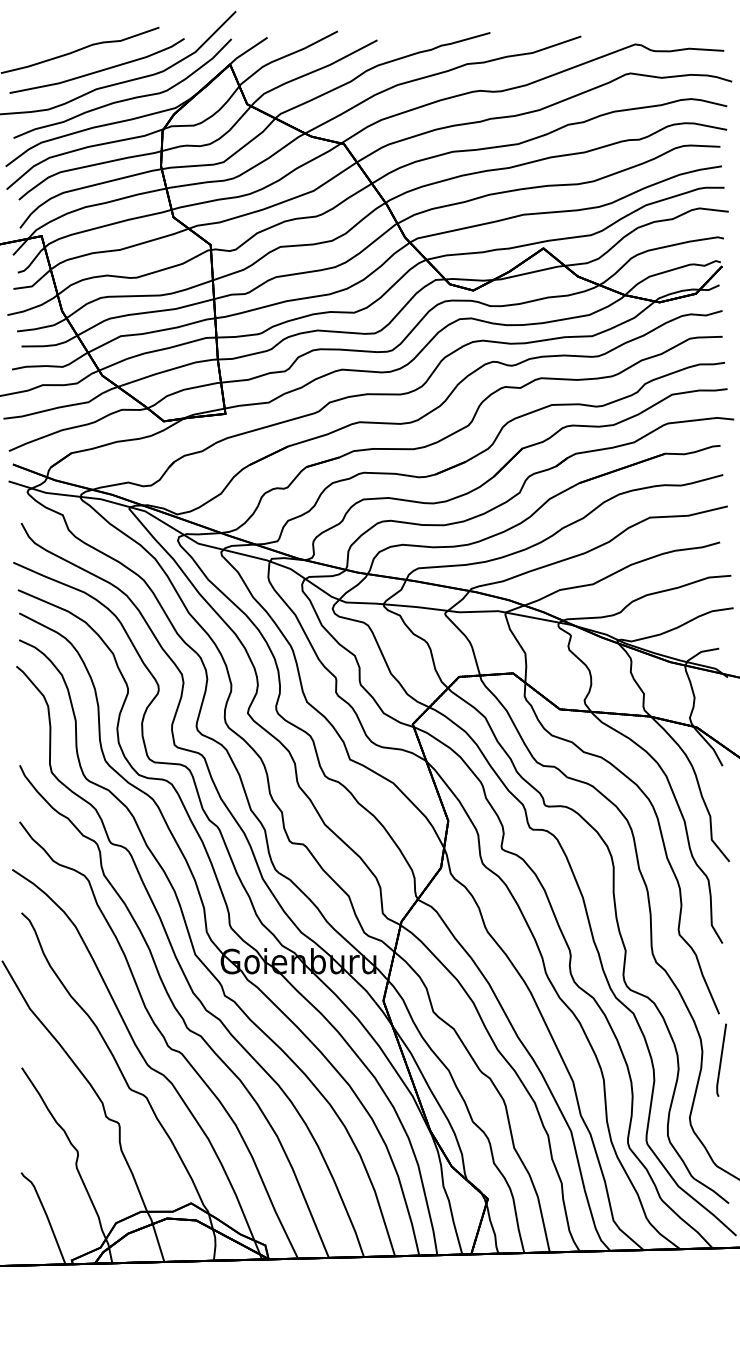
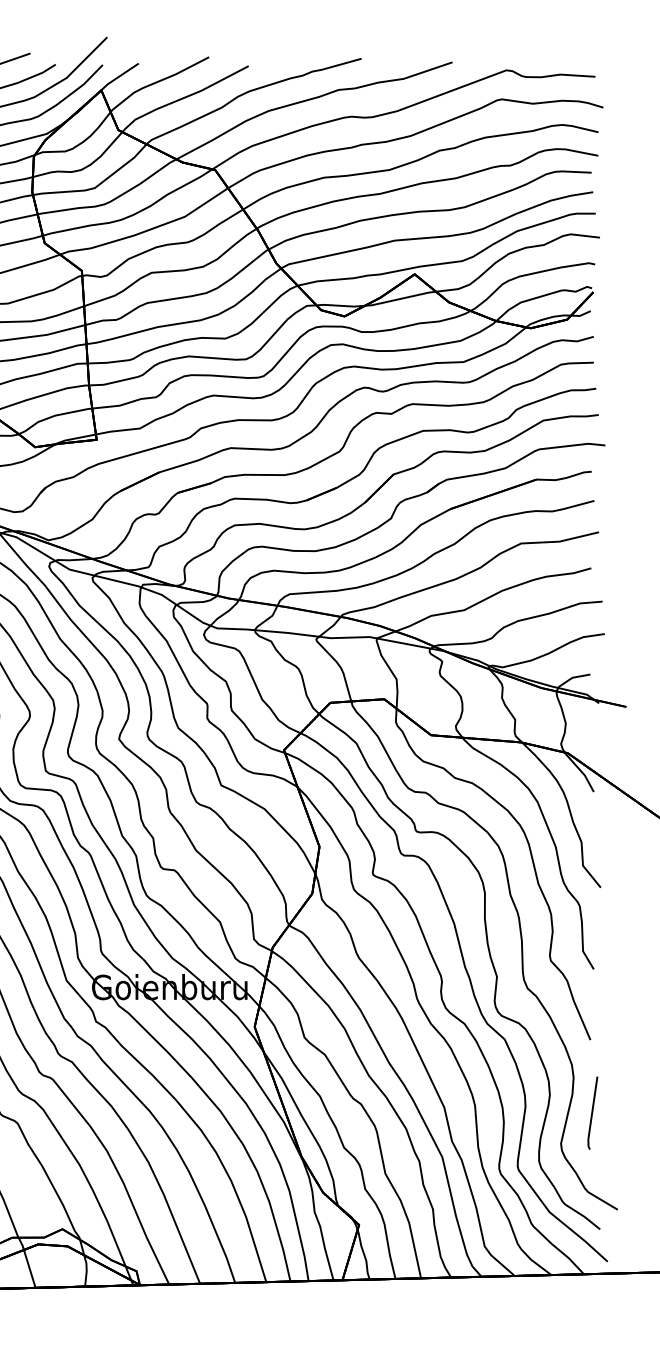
line: (721, 1059) -> (592, 1112), moved

